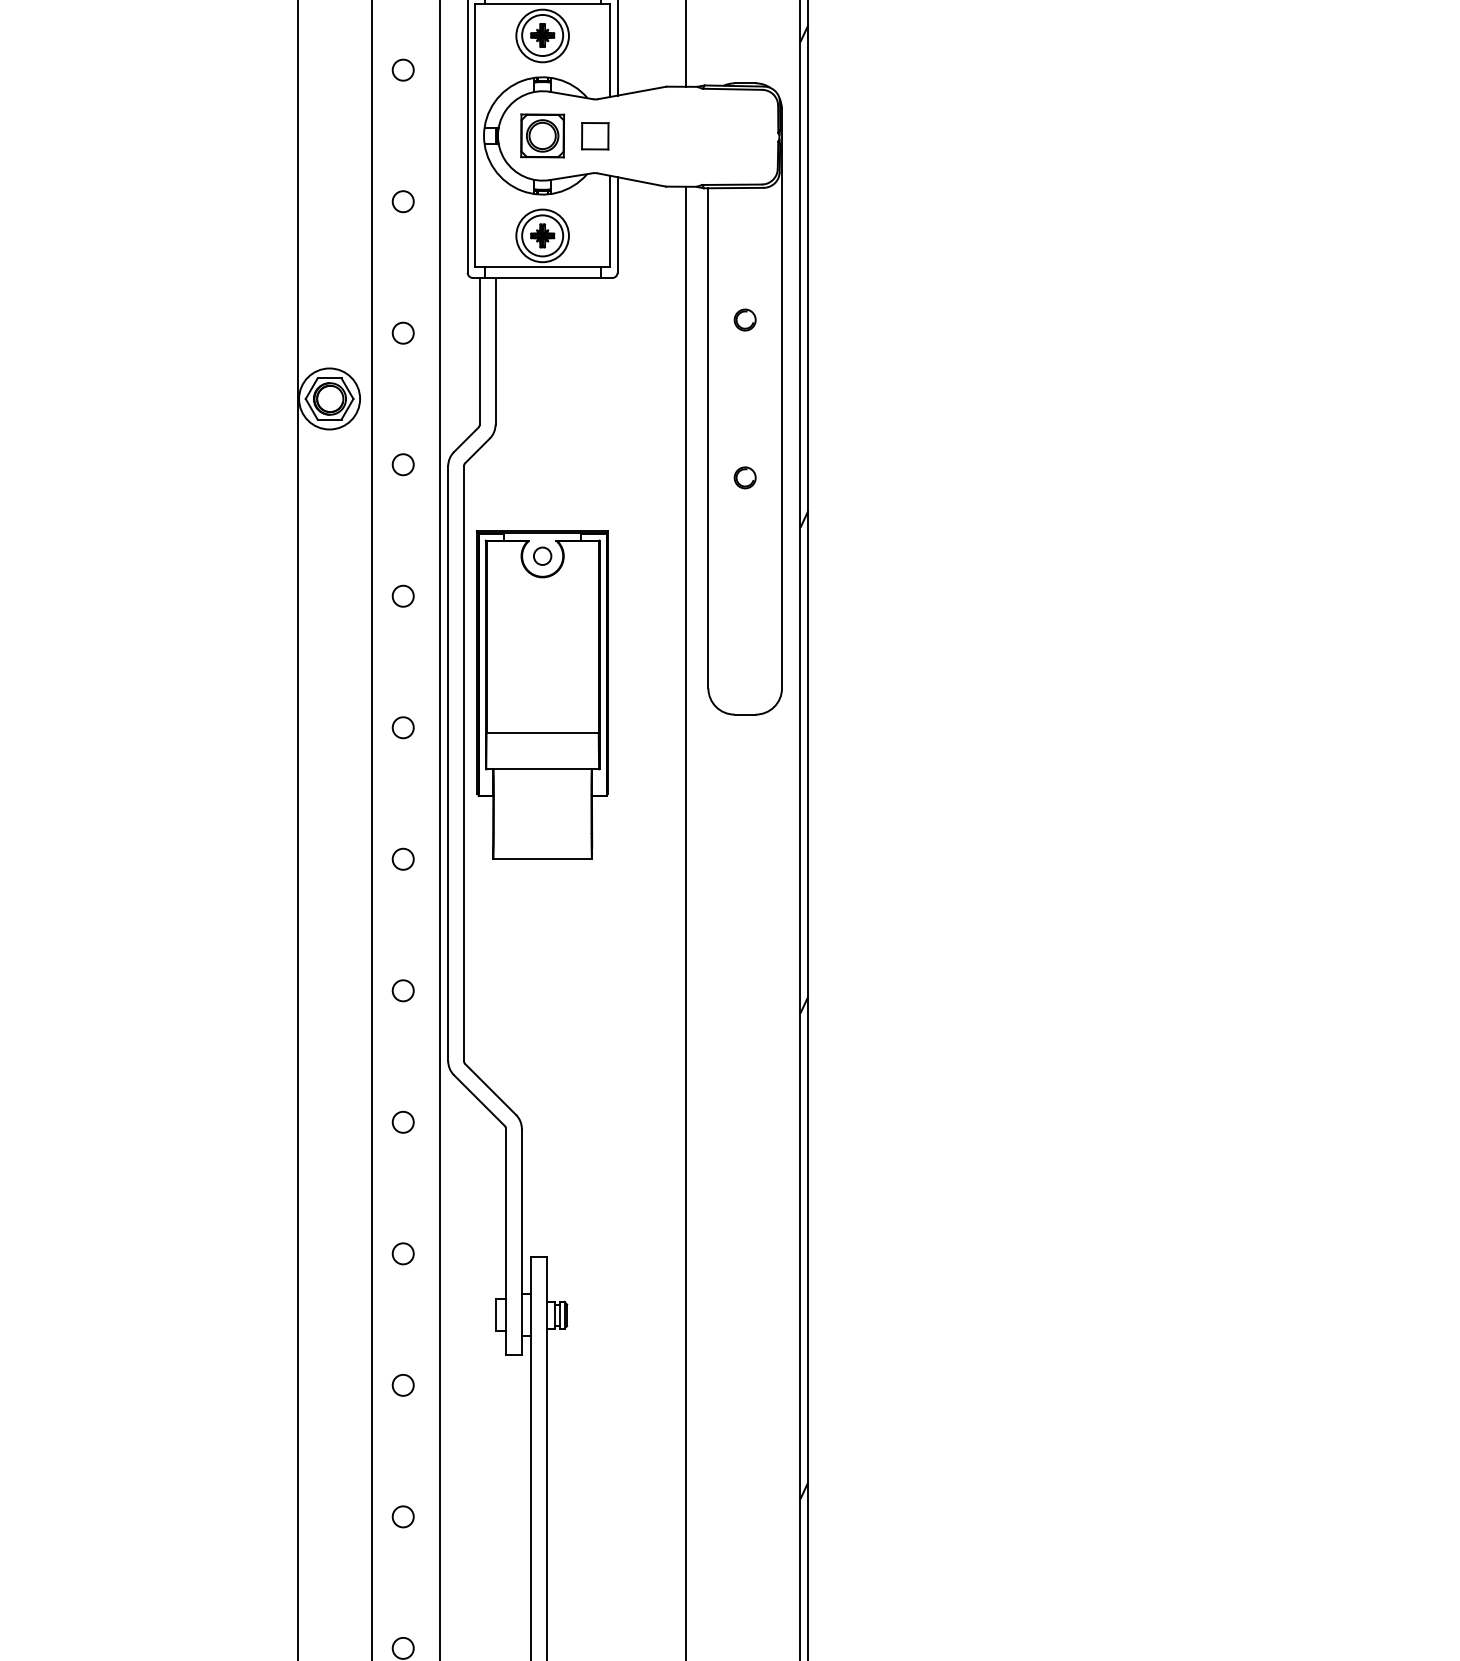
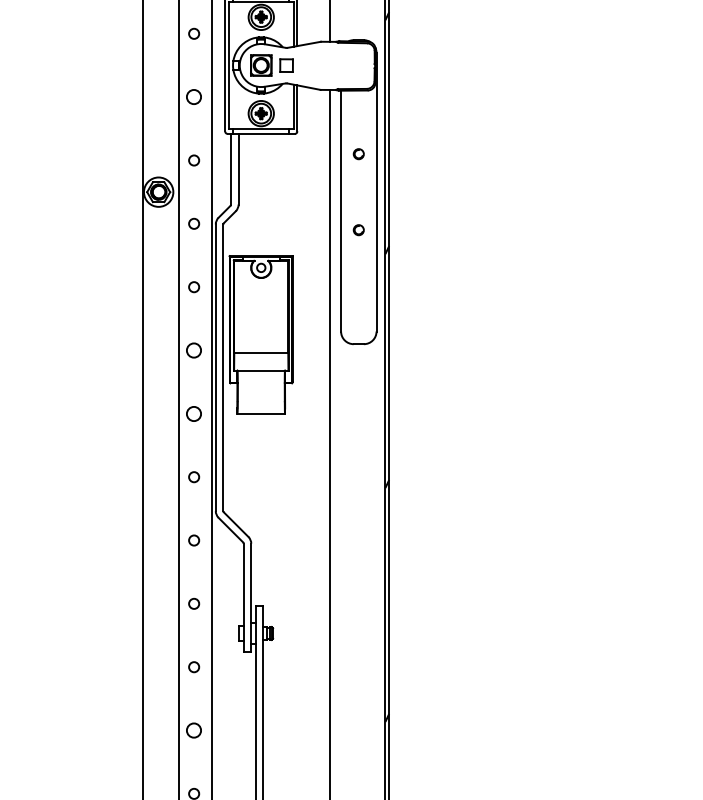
circle: (403, 202) -> (194, 97), size x1.4
circle: (403, 727) -> (194, 350), size x1.4
circle: (403, 858) -> (194, 413), size x1.4
circle: (403, 1516) -> (194, 730), size x1.4

